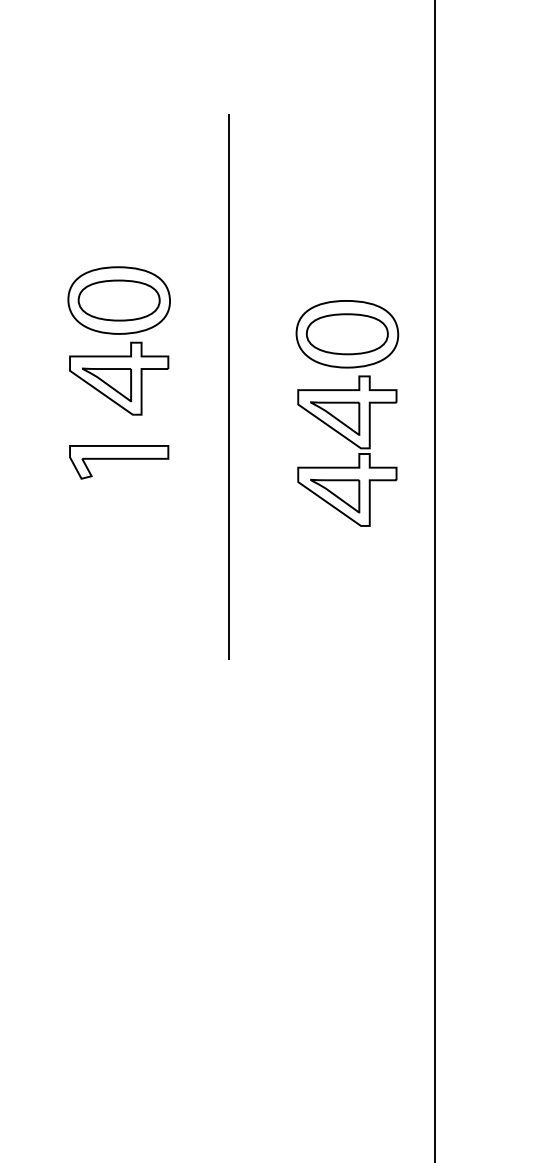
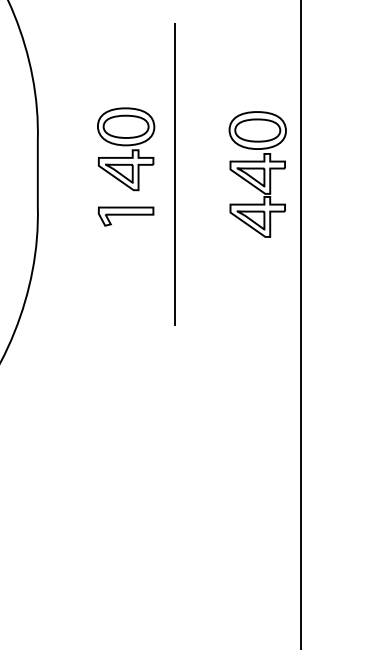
line: (227, 386) -> (174, 174), moved
part: (346, 413) -> (257, 174), moved

